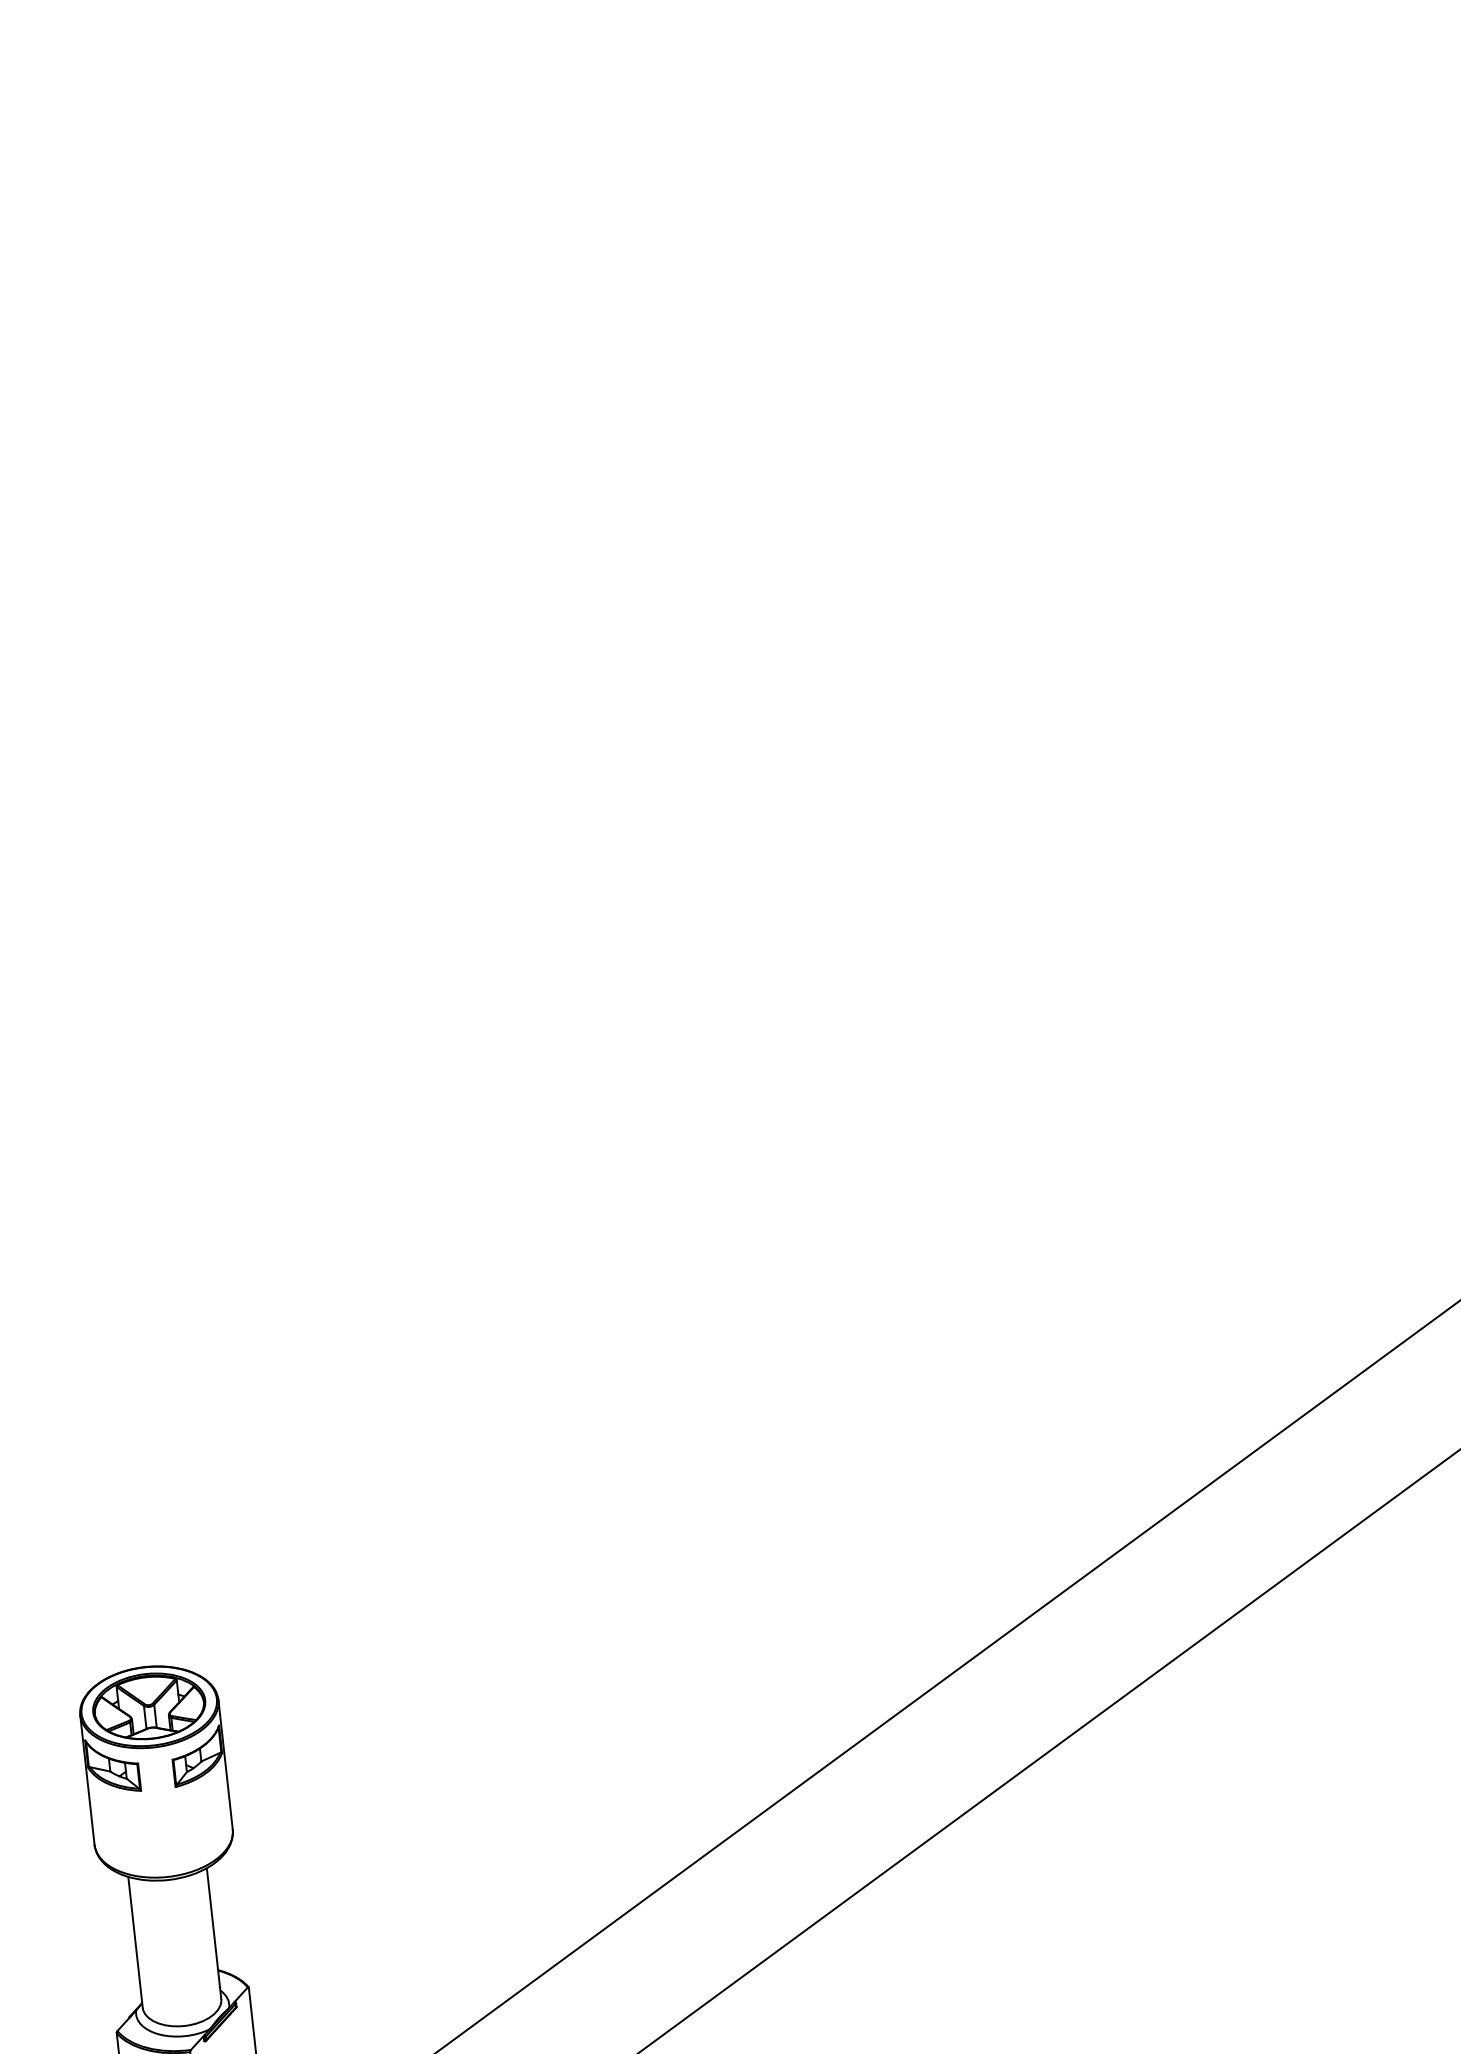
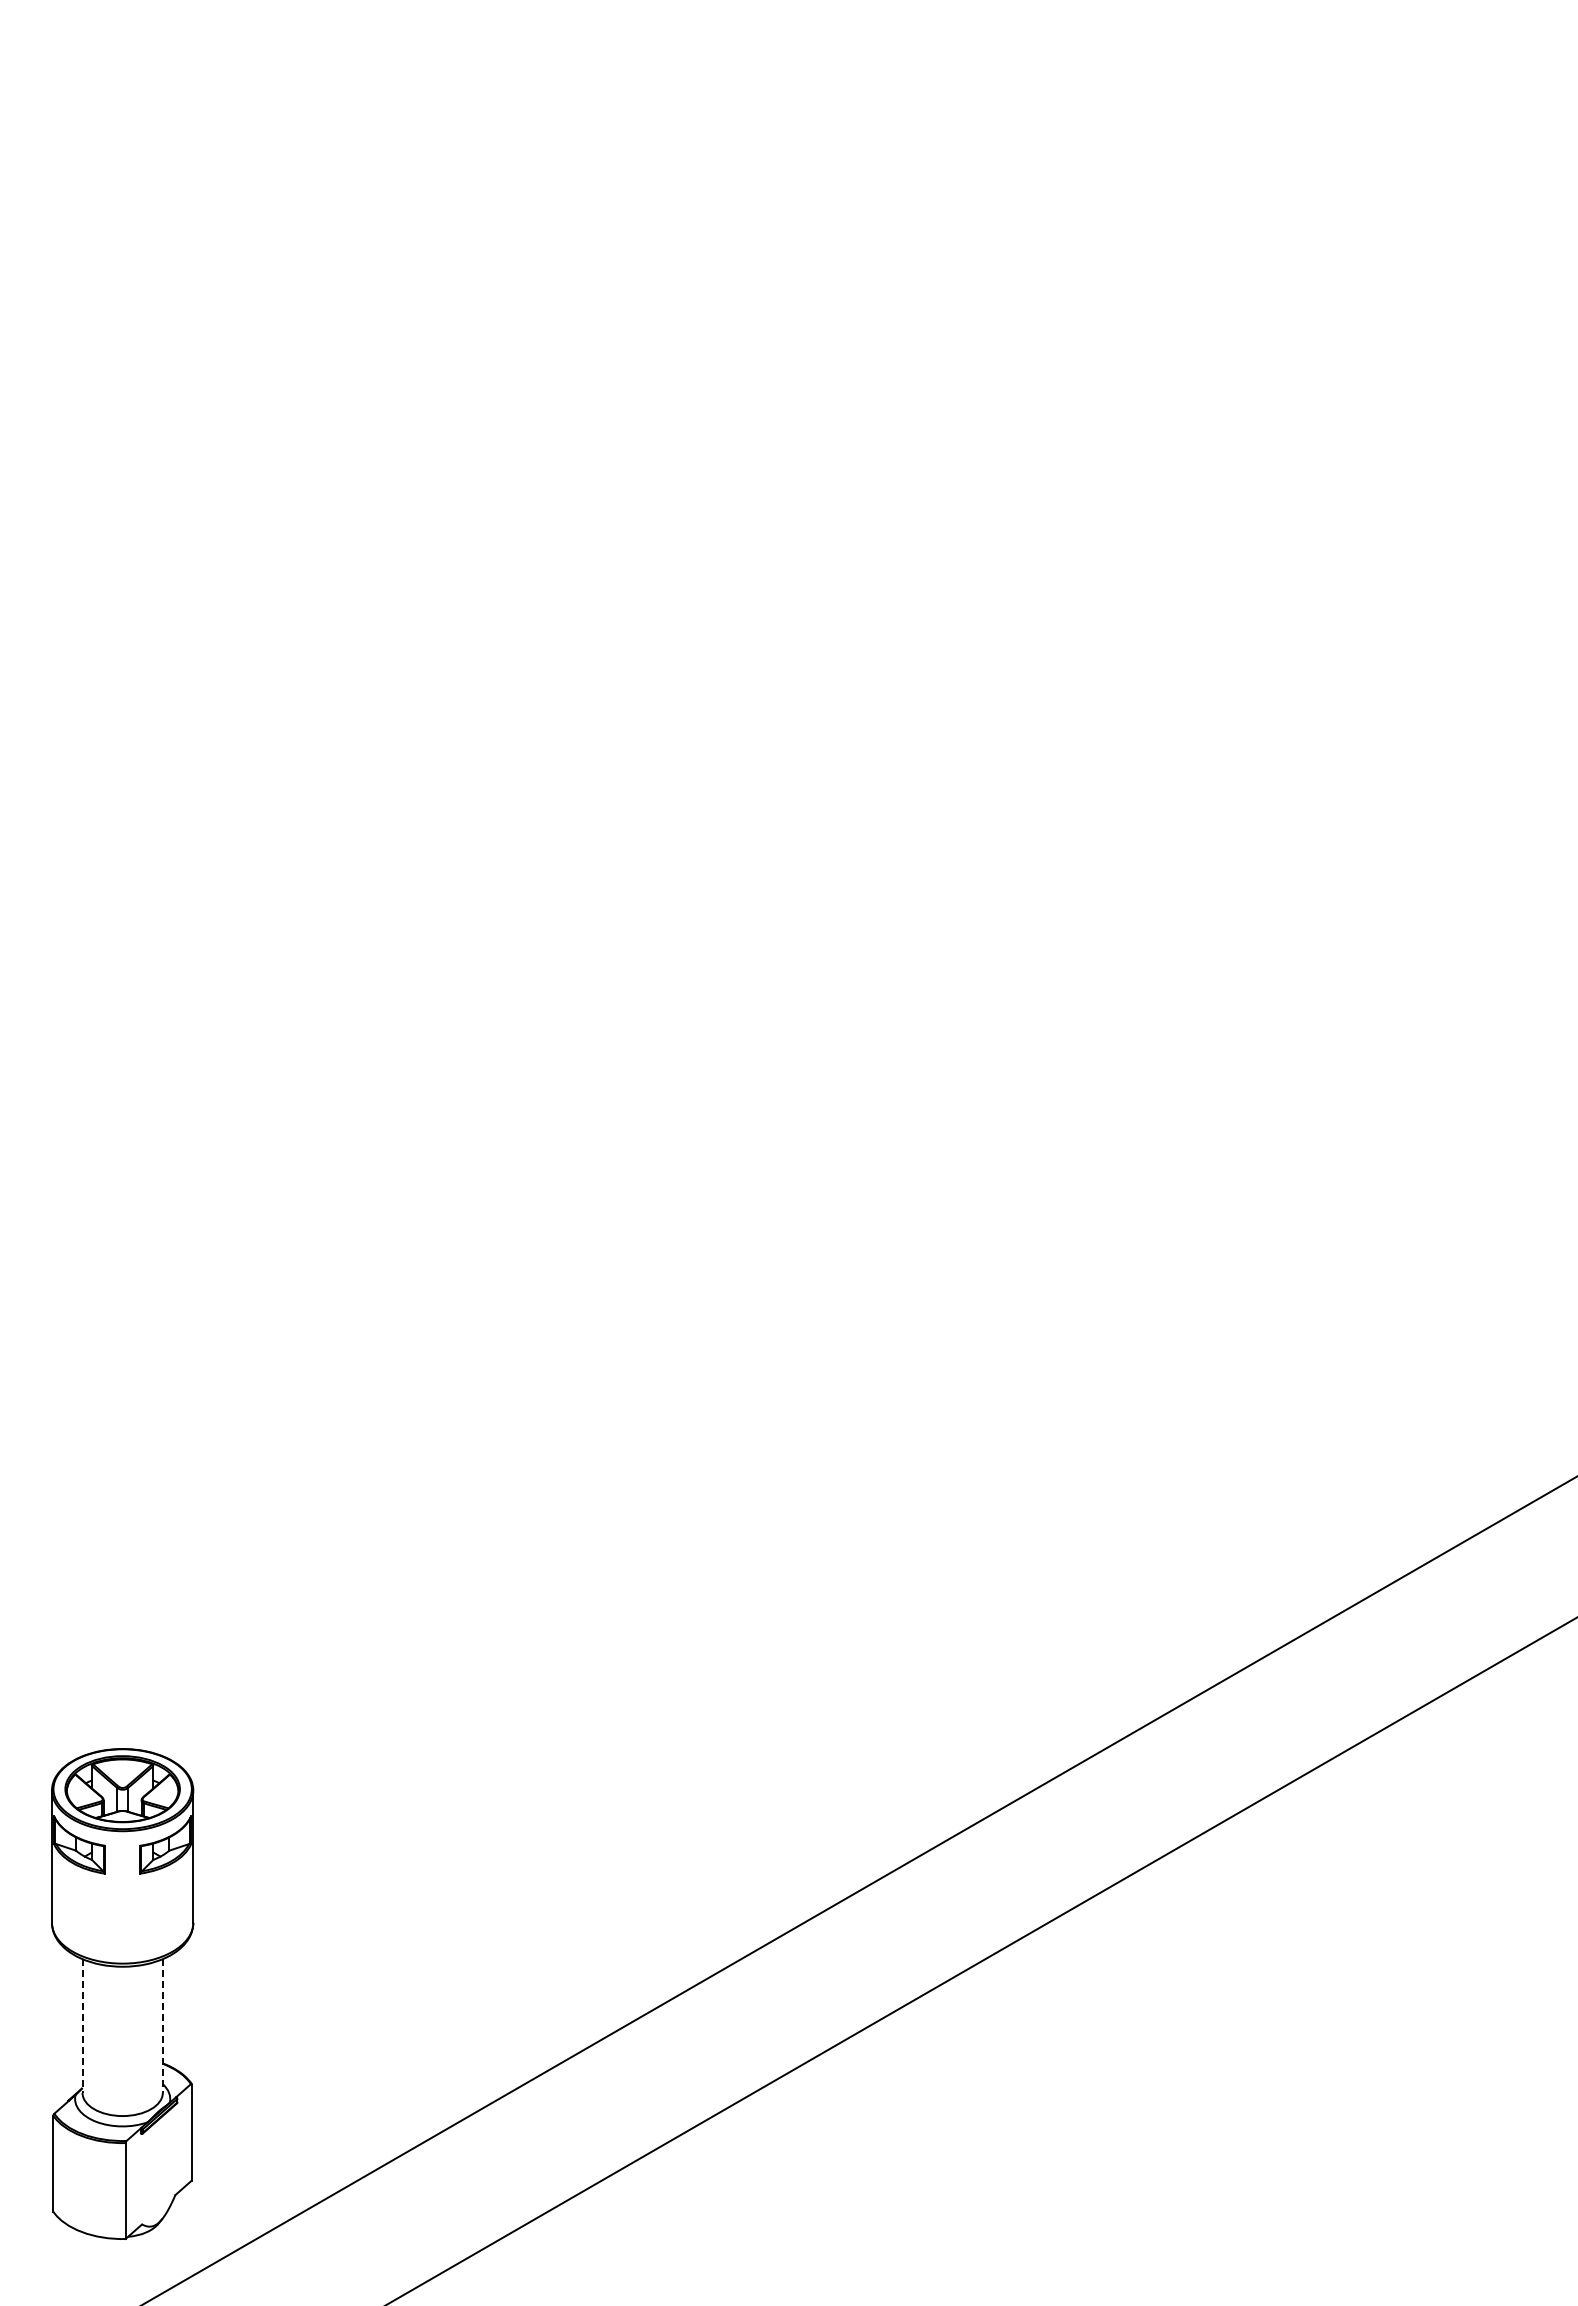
line: (213, 1934) -> (162, 2026), solid -> dashed
line: (135, 1942) -> (82, 2026), solid -> dashed

